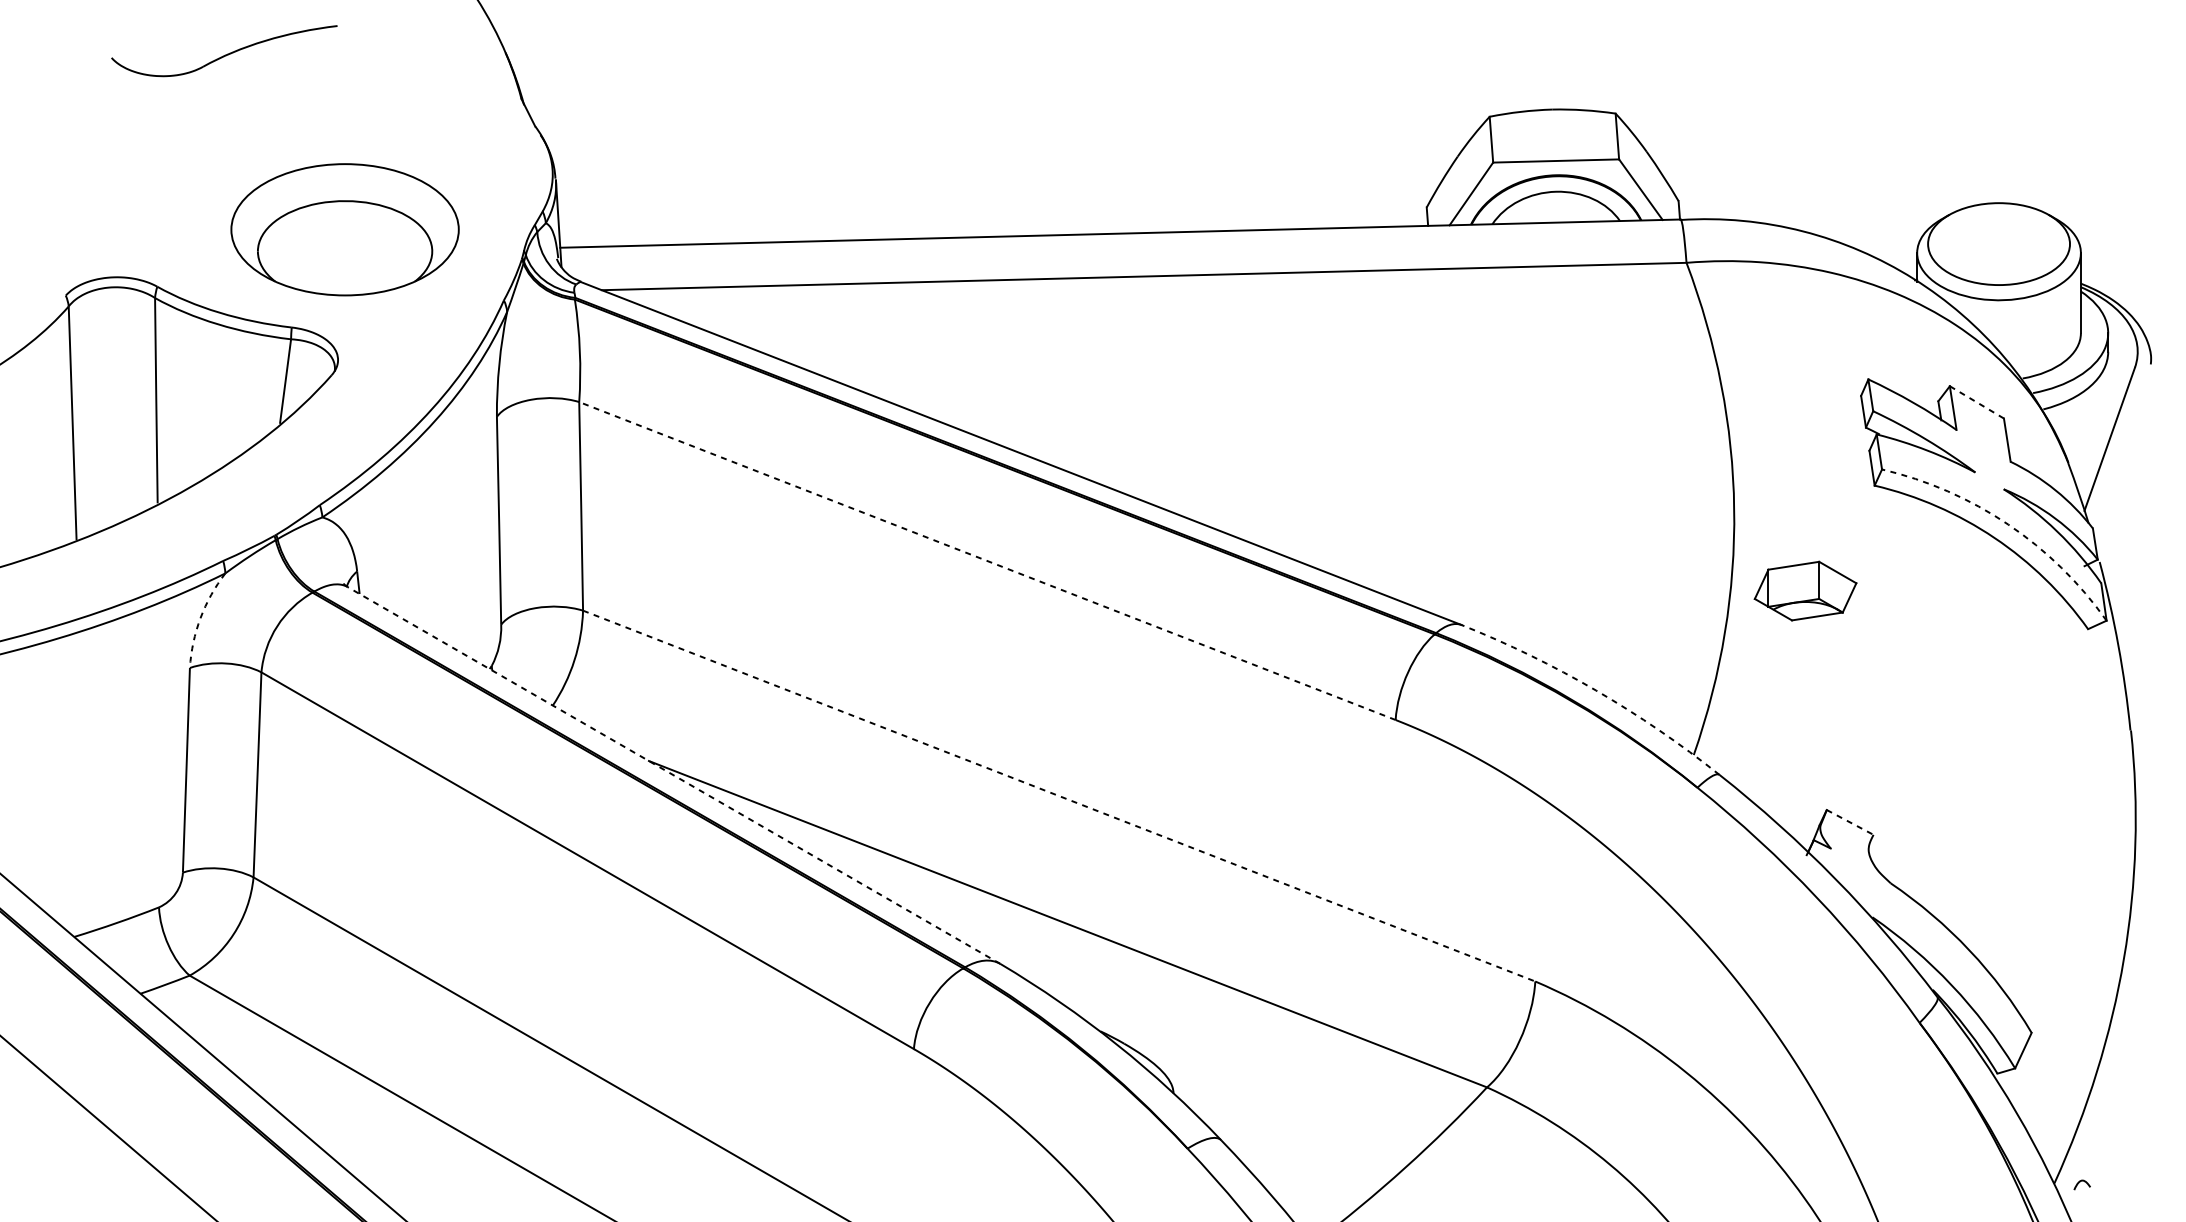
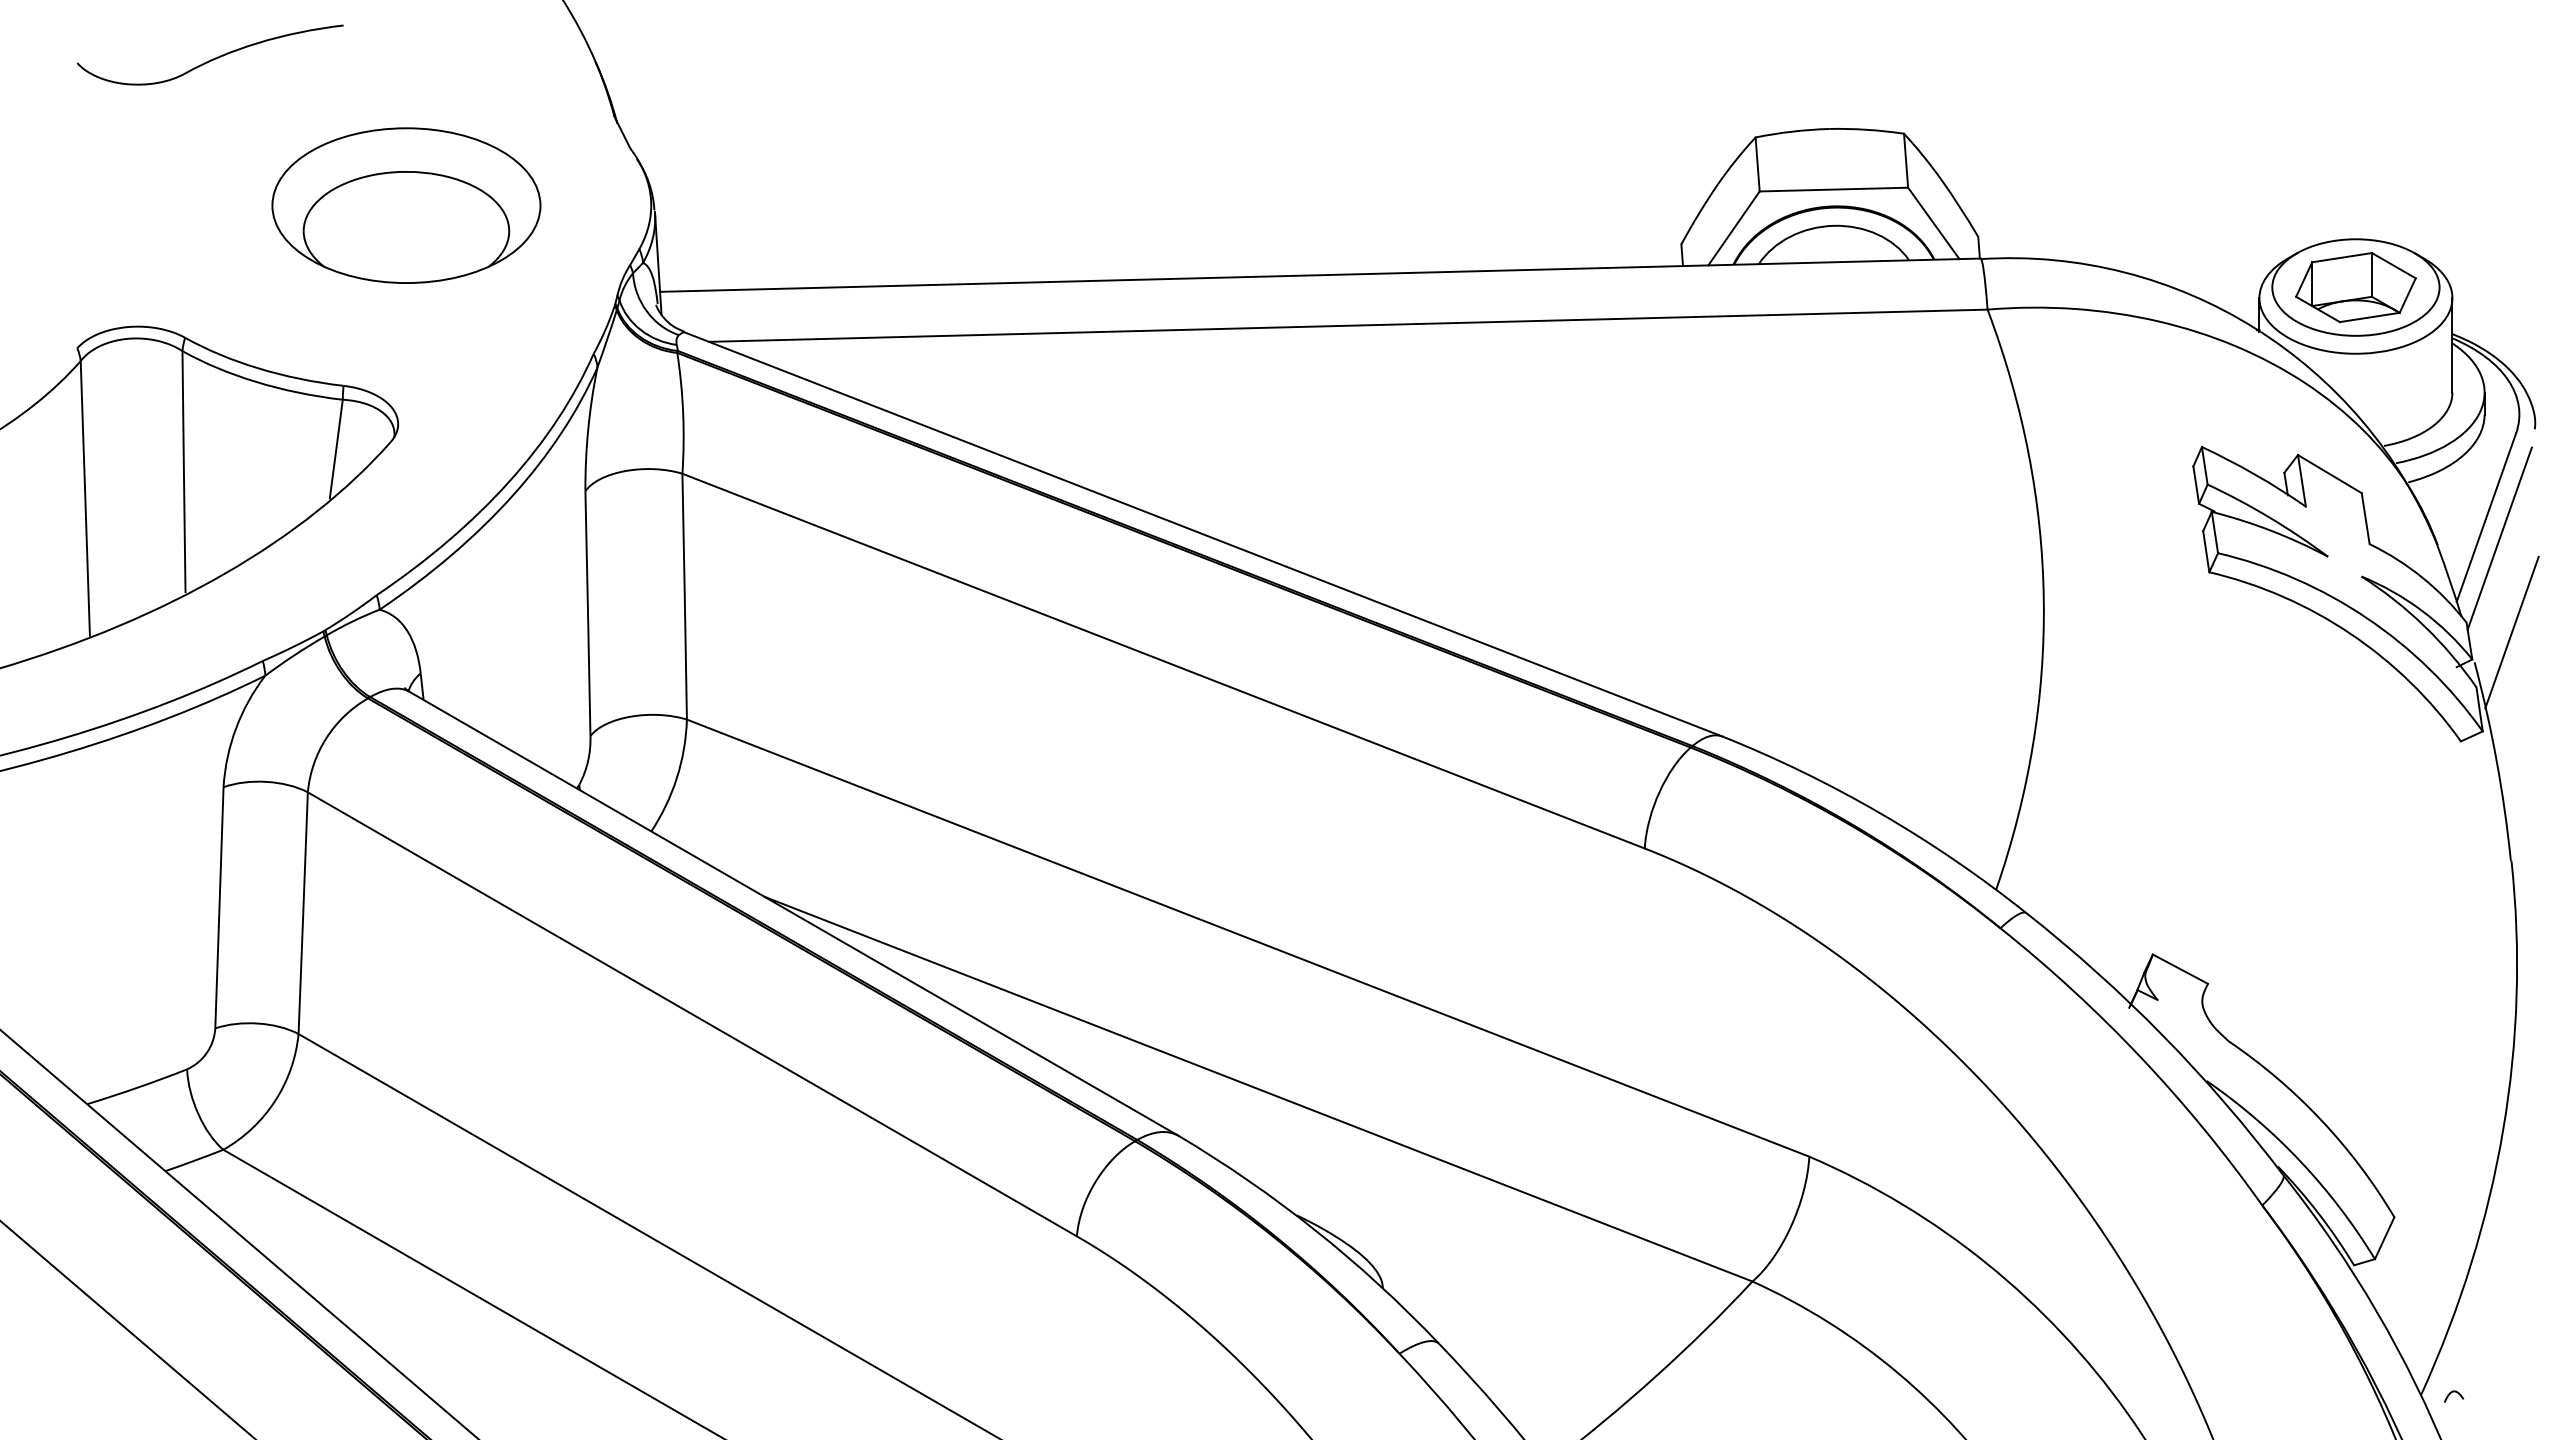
part: (223, 50) -> (209, 54), moved
part: (345, 229) -> (406, 205), moved
line: (1976, 401) -> (2329, 473), dashed -> solid
line: (2120, 457) -> (2499, 538), added
arc: (2007, 524) -> (2366, 618), dashed -> solid
line: (2131, 536) -> (2511, 632), added
line: (987, 560) -> (1163, 660), dashed -> solid
part: (1805, 591) -> (2355, 287), moved
arc: (200, 618) -> (236, 728), dashed -> solid
arc: (1595, 690) -> (1880, 813), dashed -> solid
line: (673, 775) -> (793, 913), dashed -> solid
line: (1059, 796) -> (1248, 938), dashed -> solid
line: (1850, 822) -> (2180, 969), dashed -> solid

